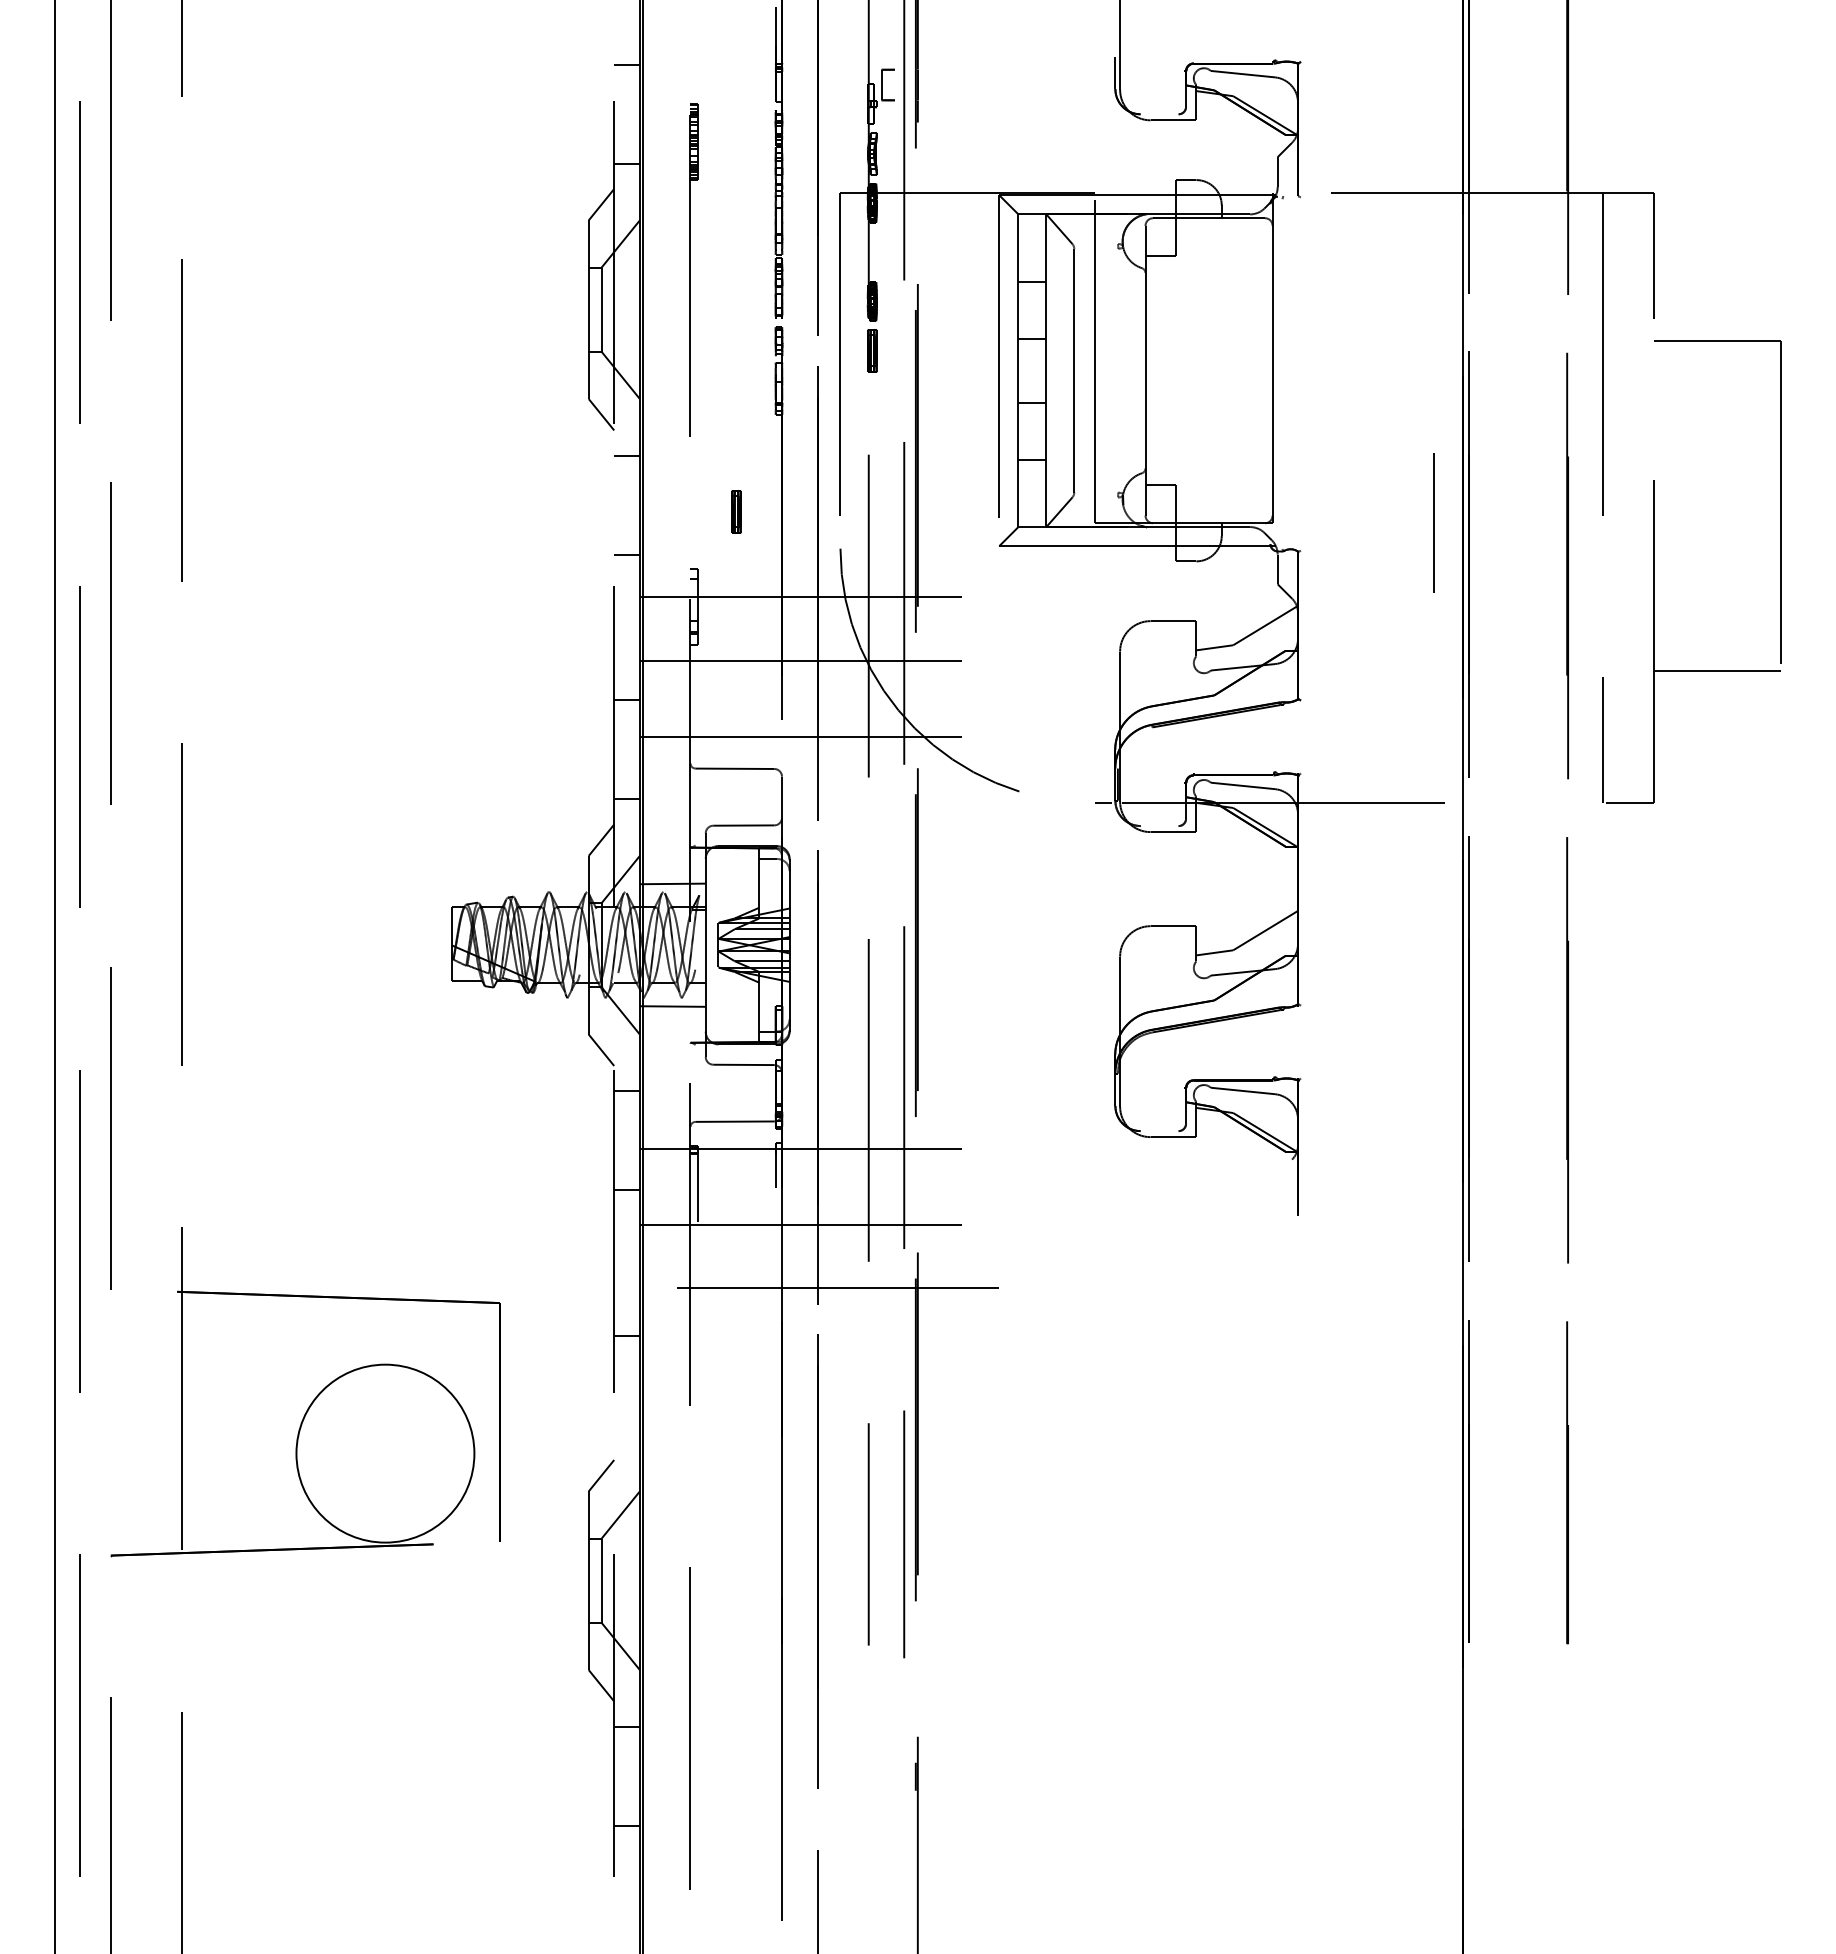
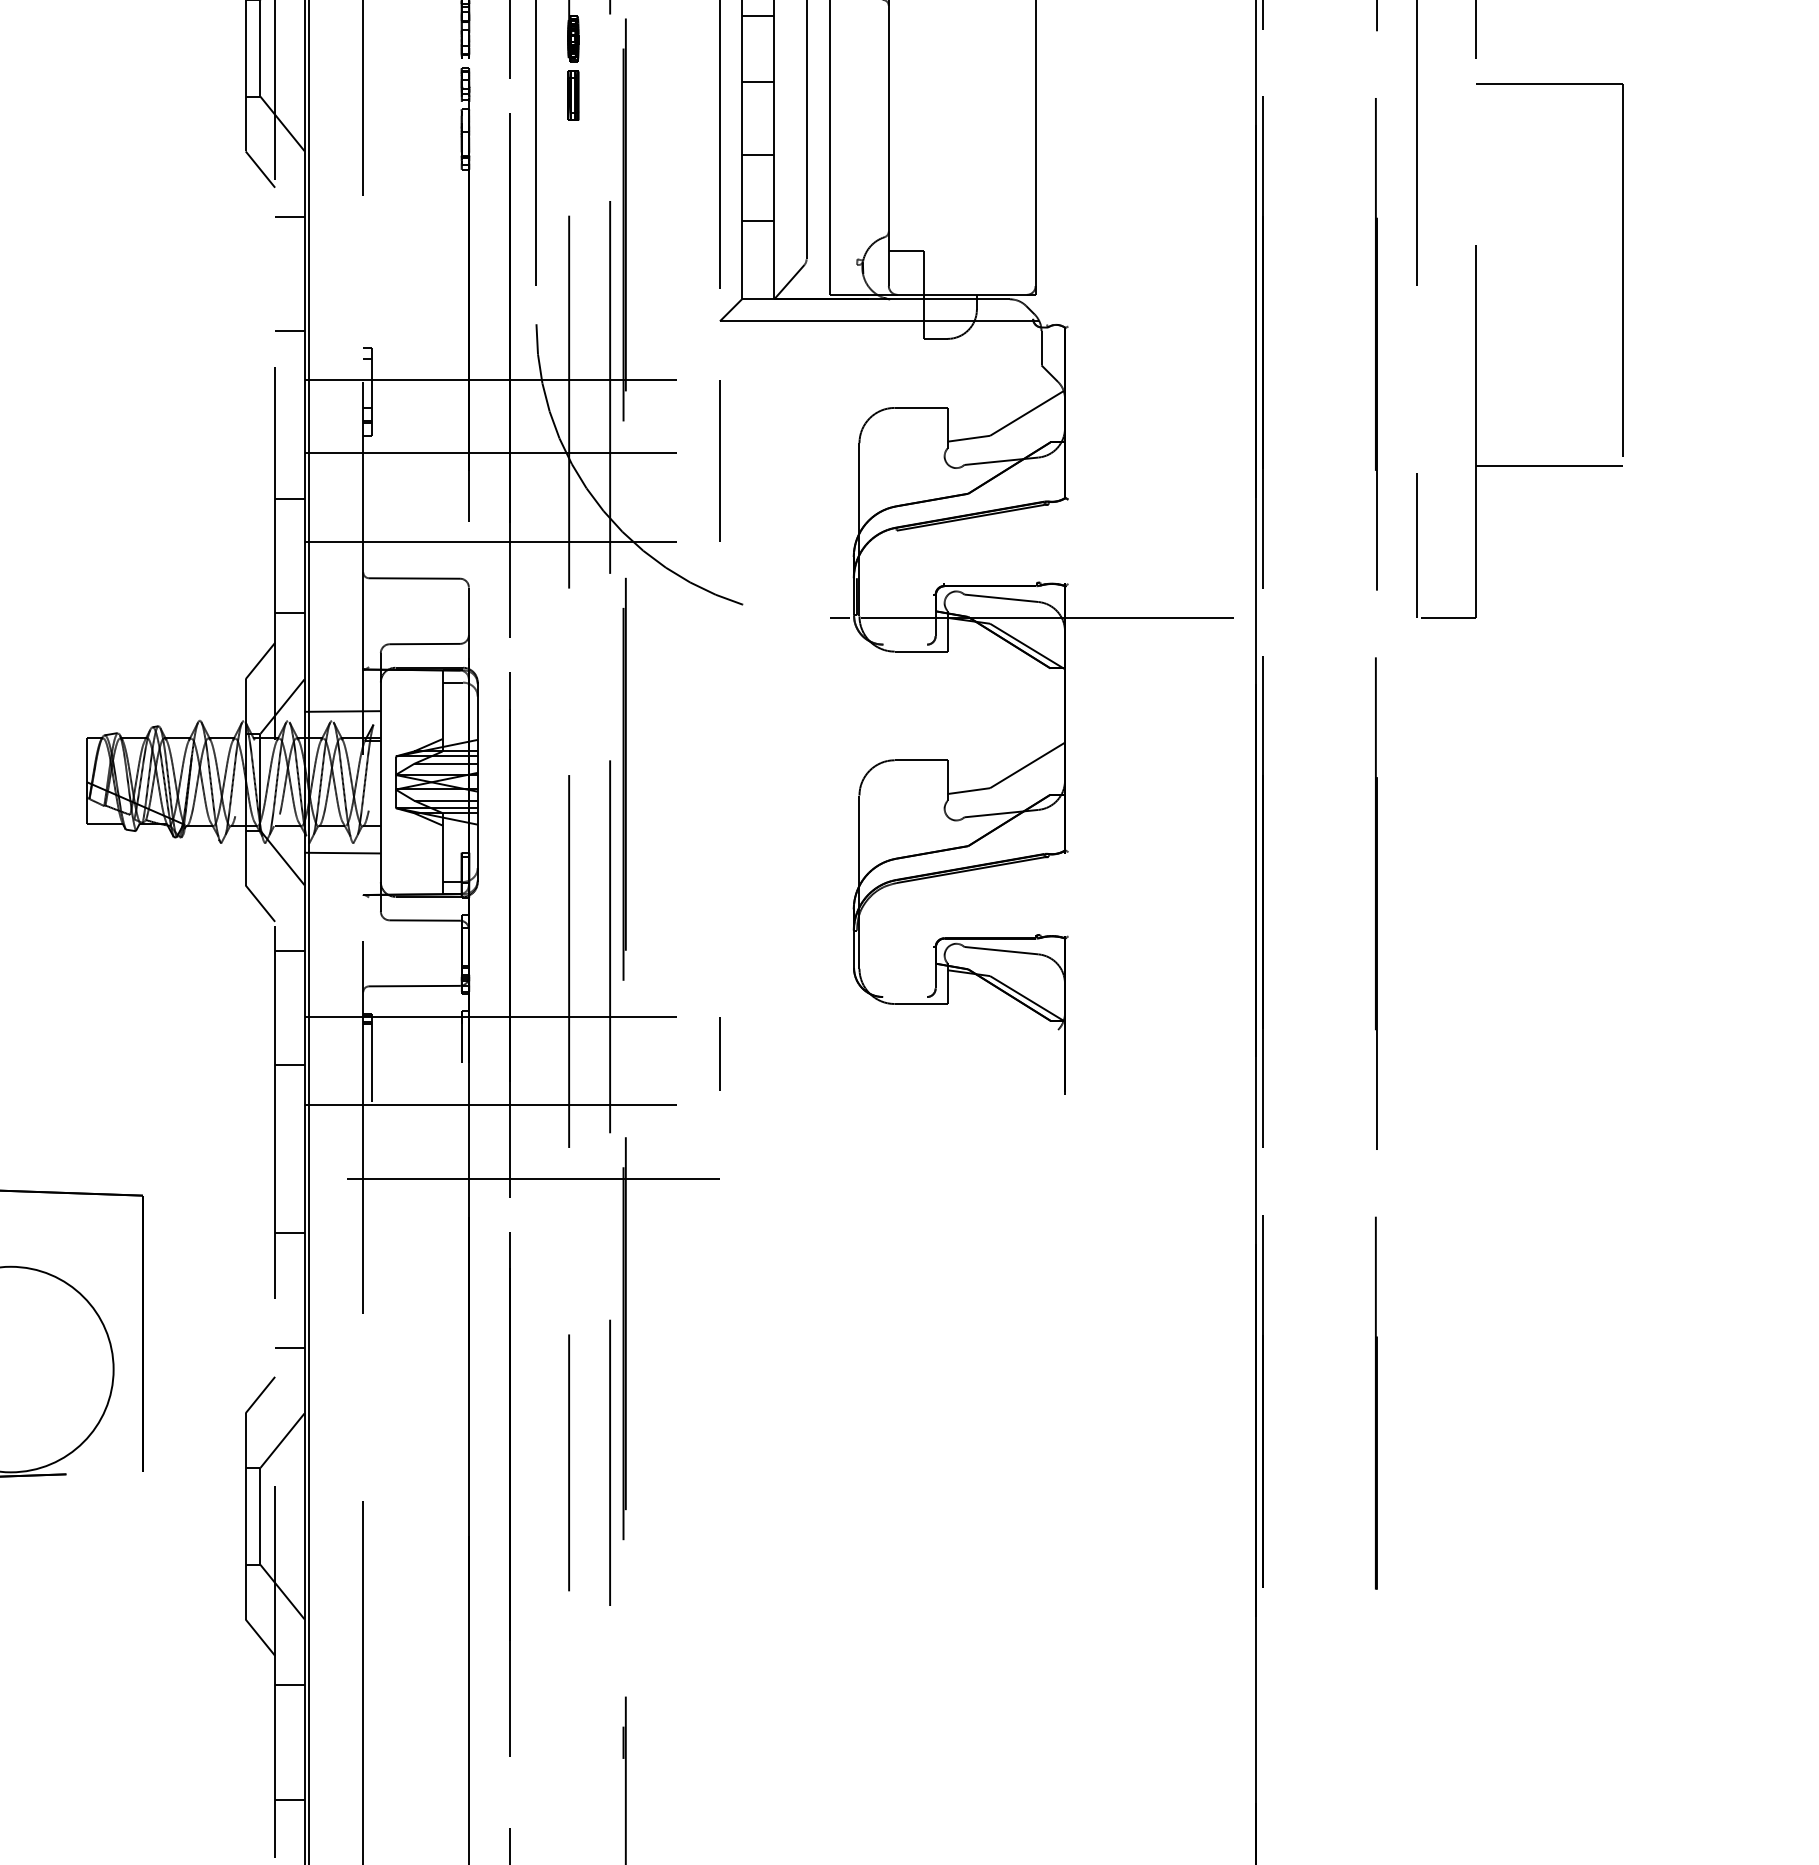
part: (736, 511) -> (416, 281), removed
line: (1433, 522) -> (719, 460), moved
line: (999, 1180) -> (720, 1054), added
line: (626, 1434) -> (289, 1347), added

